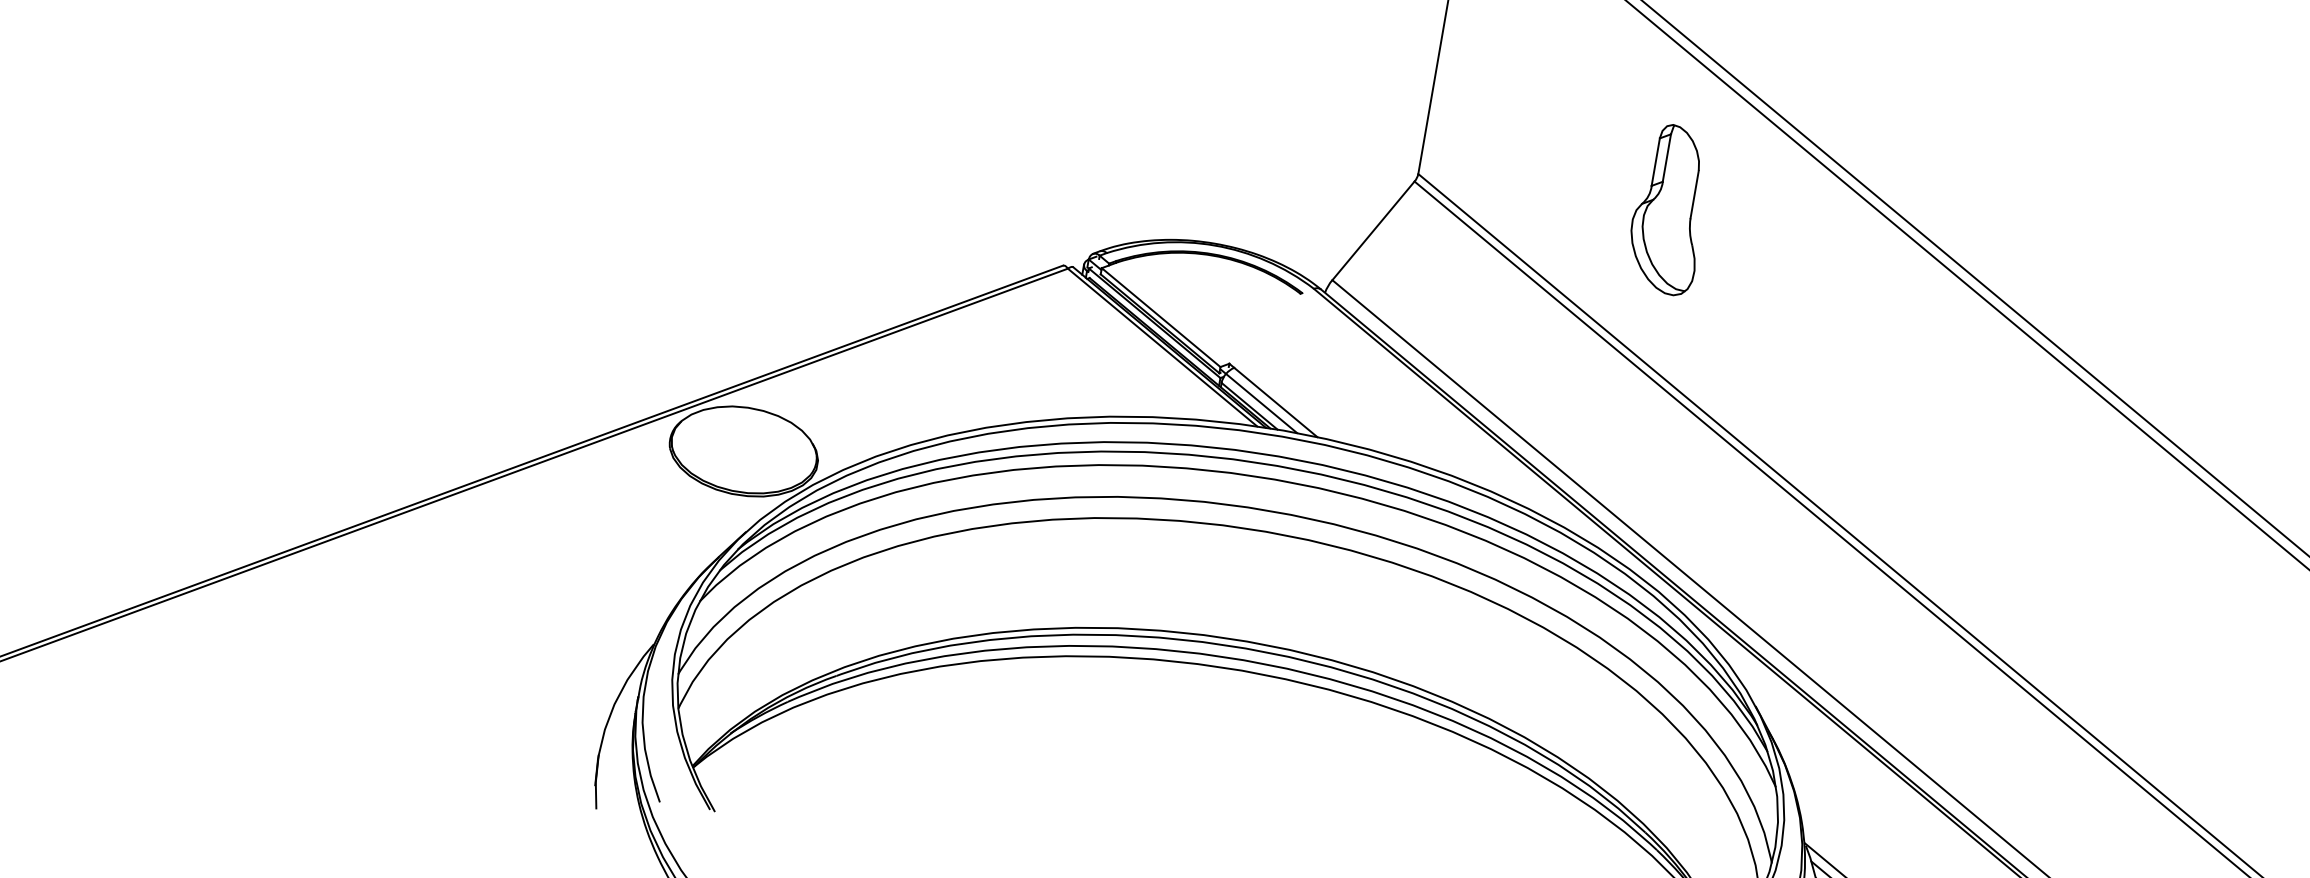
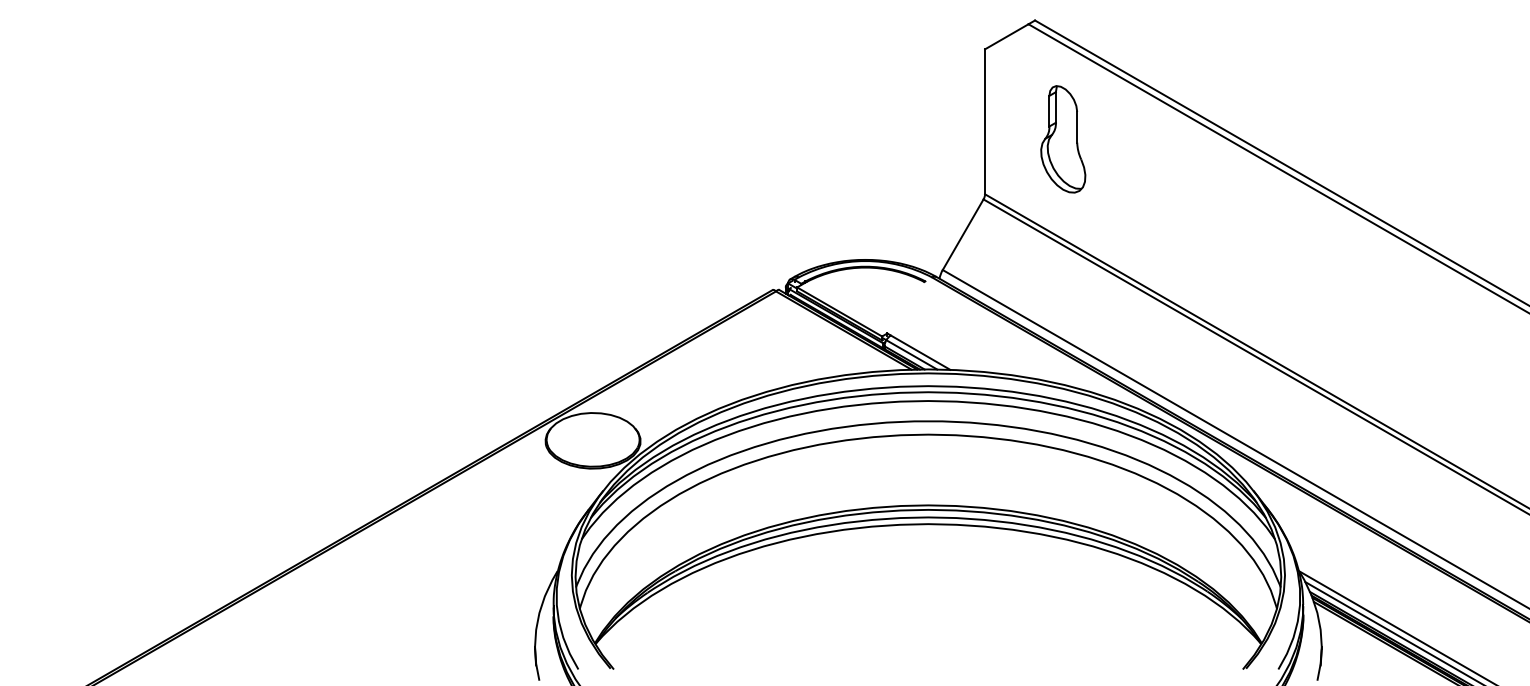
part: (1670, 209) -> (1063, 139), moved

